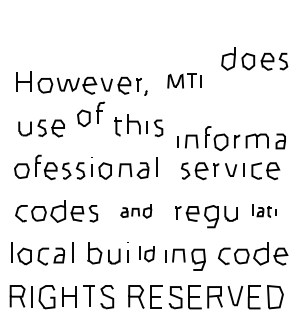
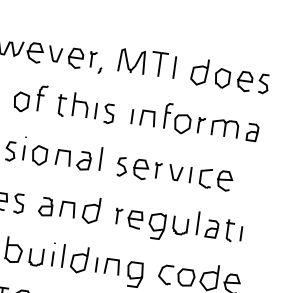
part: (254, 58) -> (230, 75), moved
part: (184, 80) -> (147, 61), size x1.43
part: (91, 113) -> (31, 97), moved
part: (231, 138) -> (195, 121), moved
part: (230, 171) -> (174, 174), moved
part: (264, 210) -> (220, 227), size x1.67
part: (136, 211) -> (69, 207), size x1.67
part: (146, 253) -> (74, 258), size x1.43

